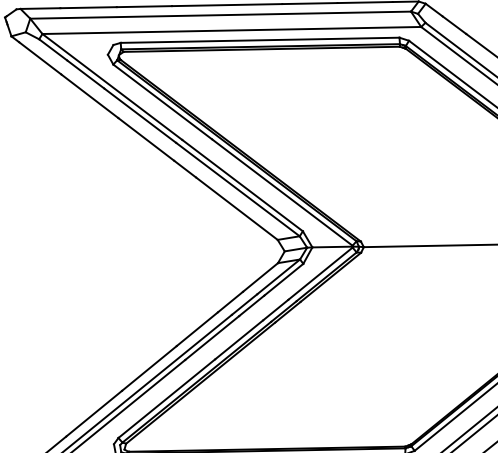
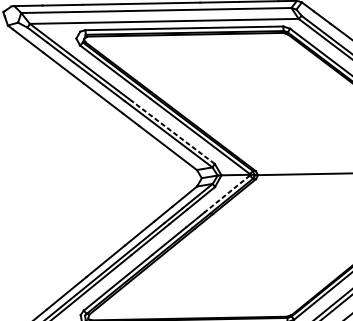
line: (242, 185) -> (171, 131), solid -> dashed
line: (320, 274) -> (227, 194), solid -> dashed

